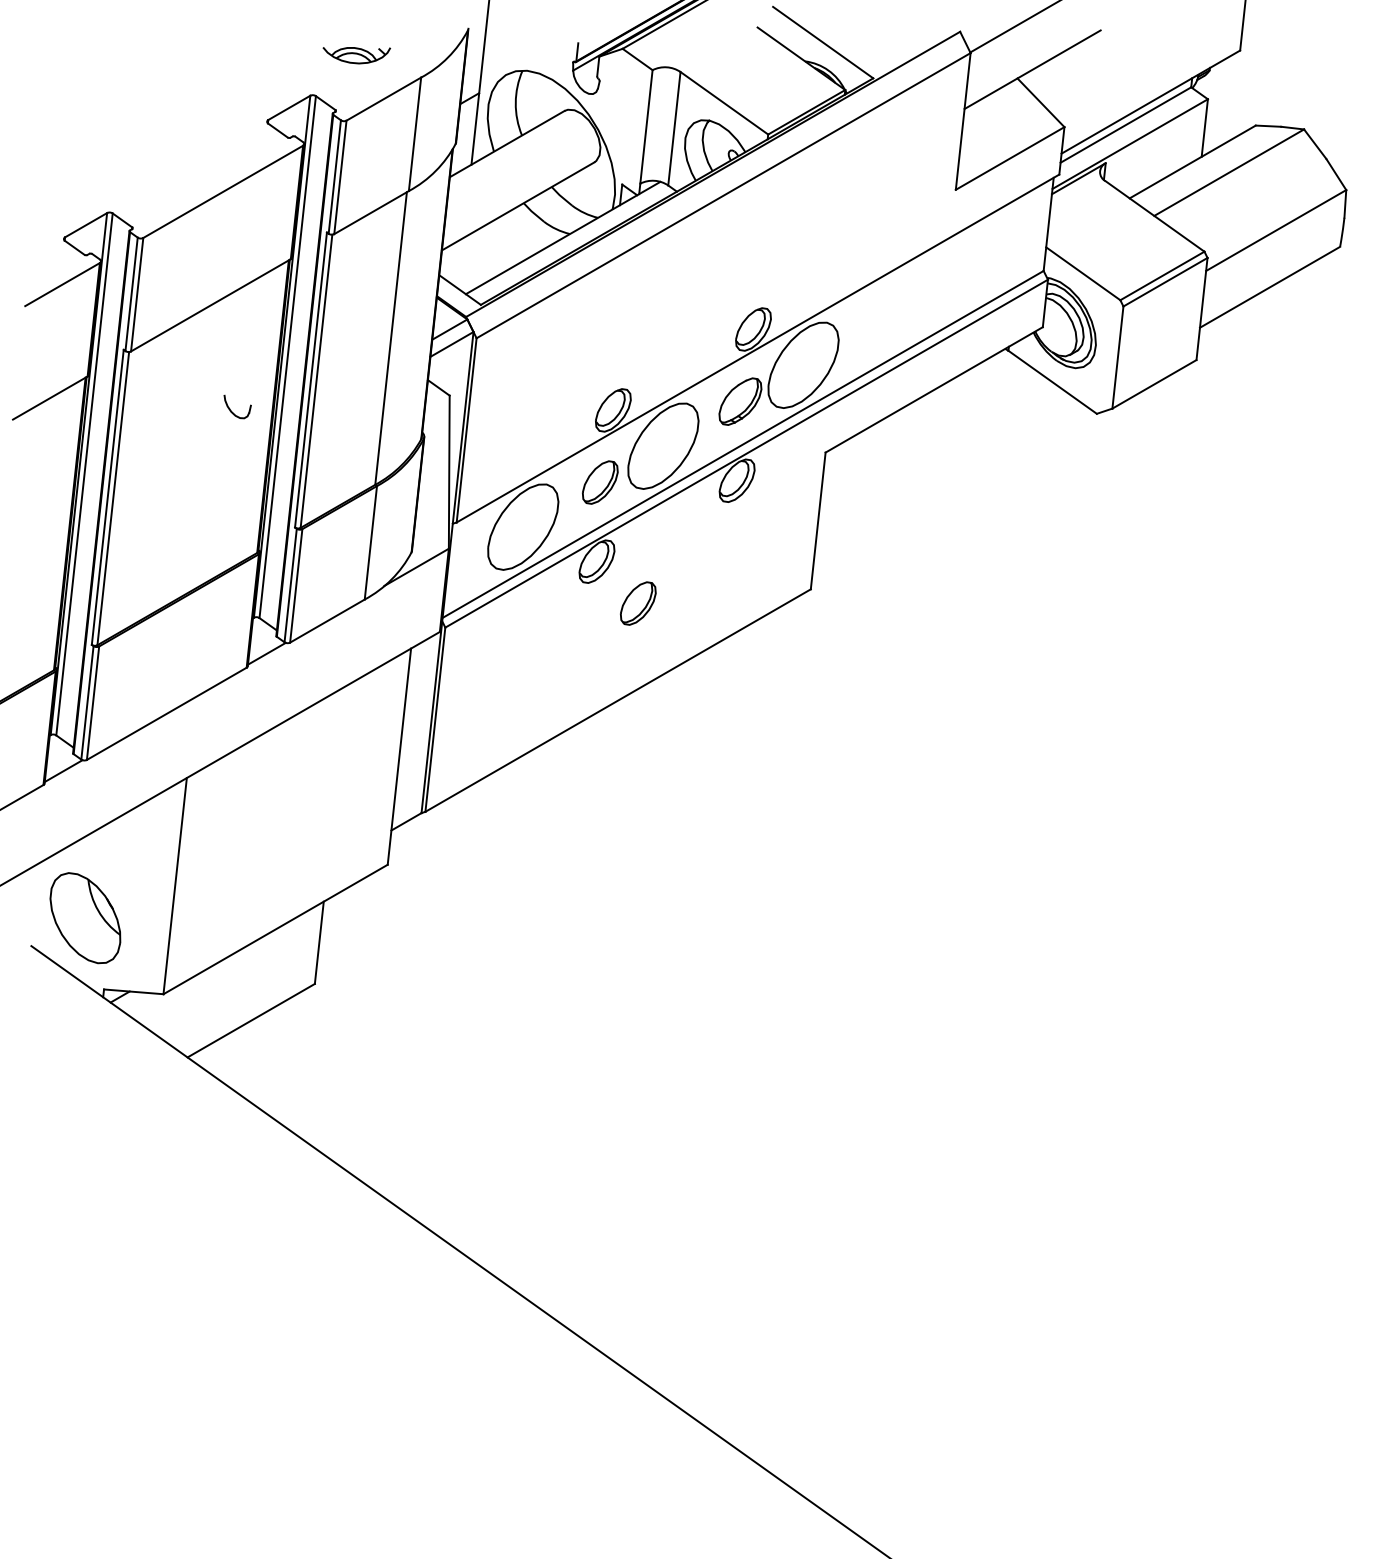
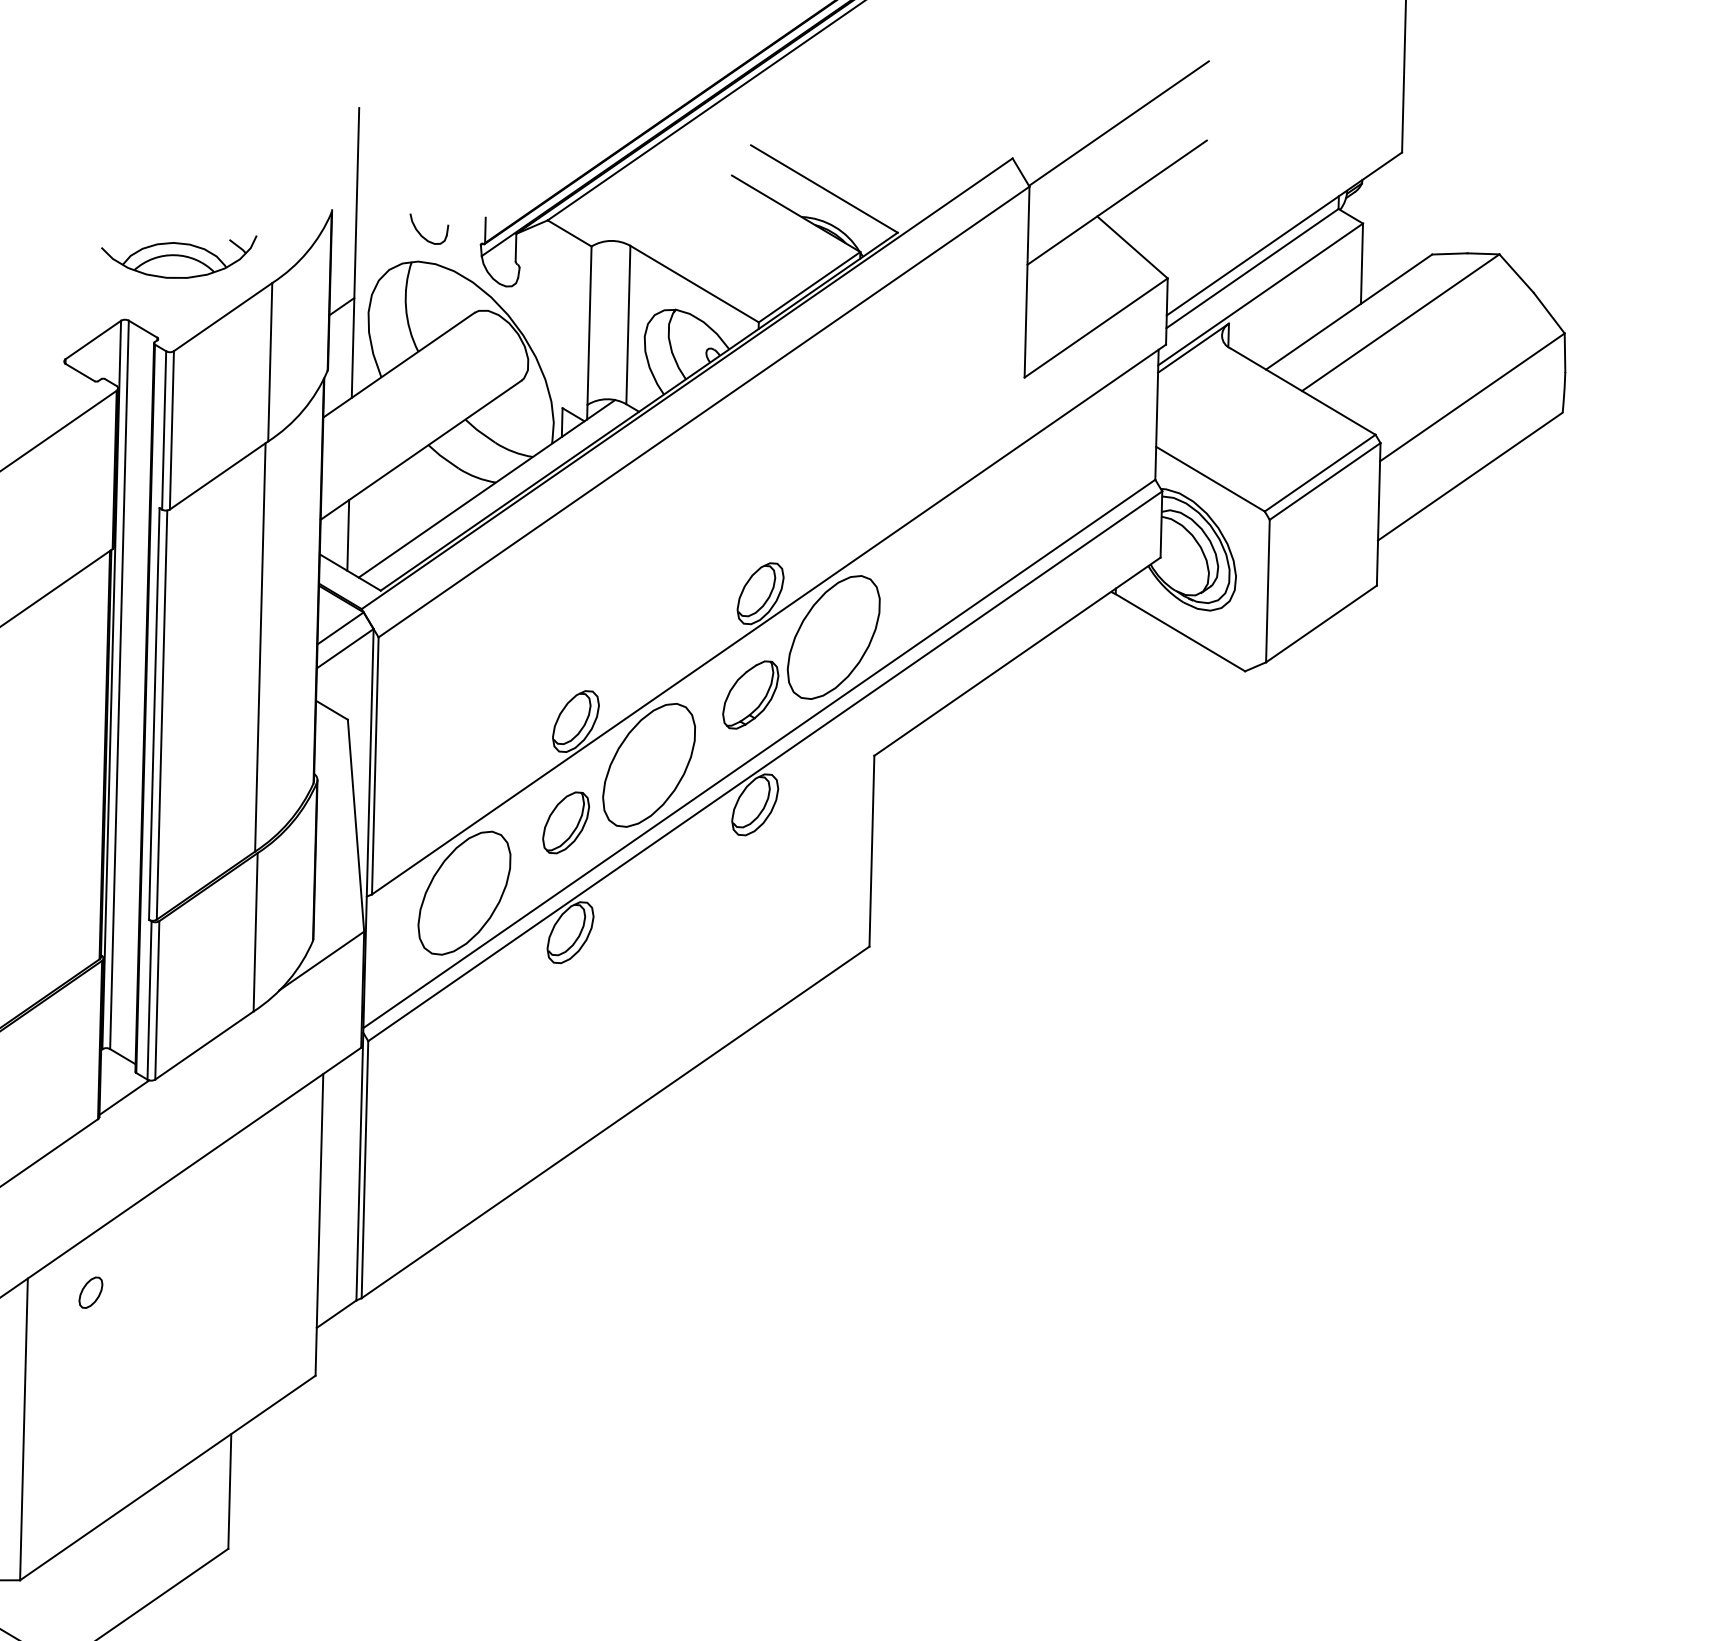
part: (356, 55) -> (180, 259), size x1.67
line: (460, 262) -> (347, 534), added
part: (232, 411) -> (423, 235), moved
part: (638, 603) -> (632, 985), removed
part: (230, 791) -> (89, 1292), added

